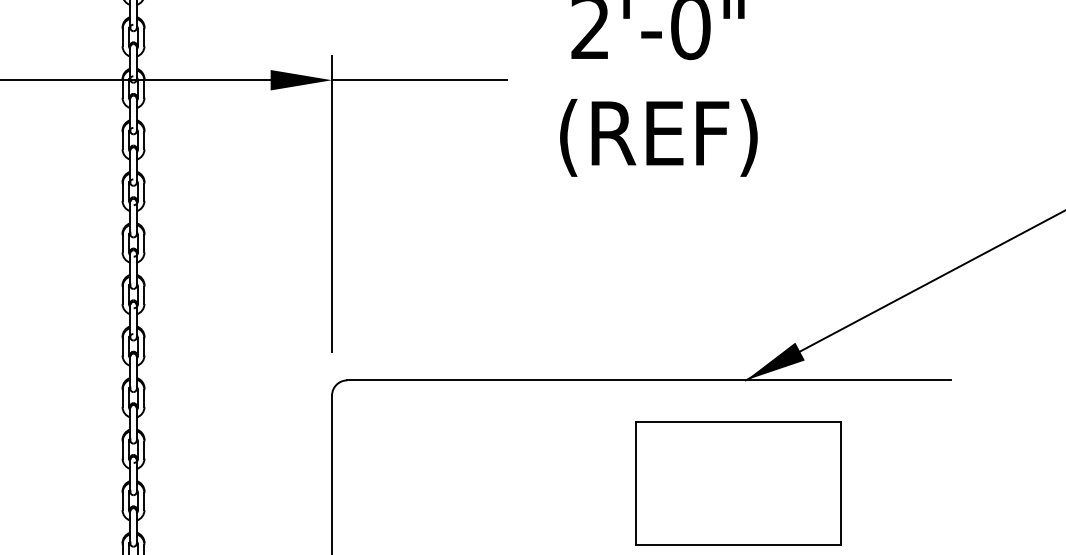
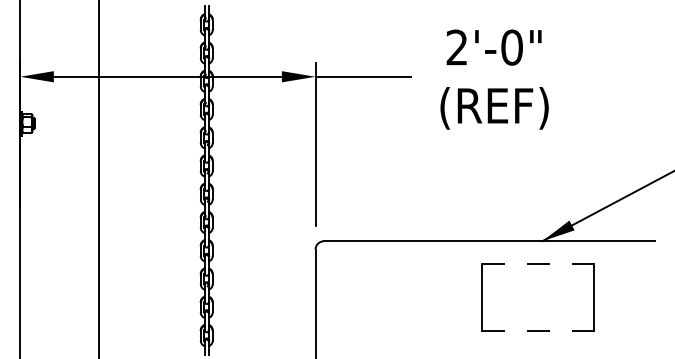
line: (737, 420) -> (537, 263), solid -> dashed
line: (738, 545) -> (538, 331), solid -> dashed

